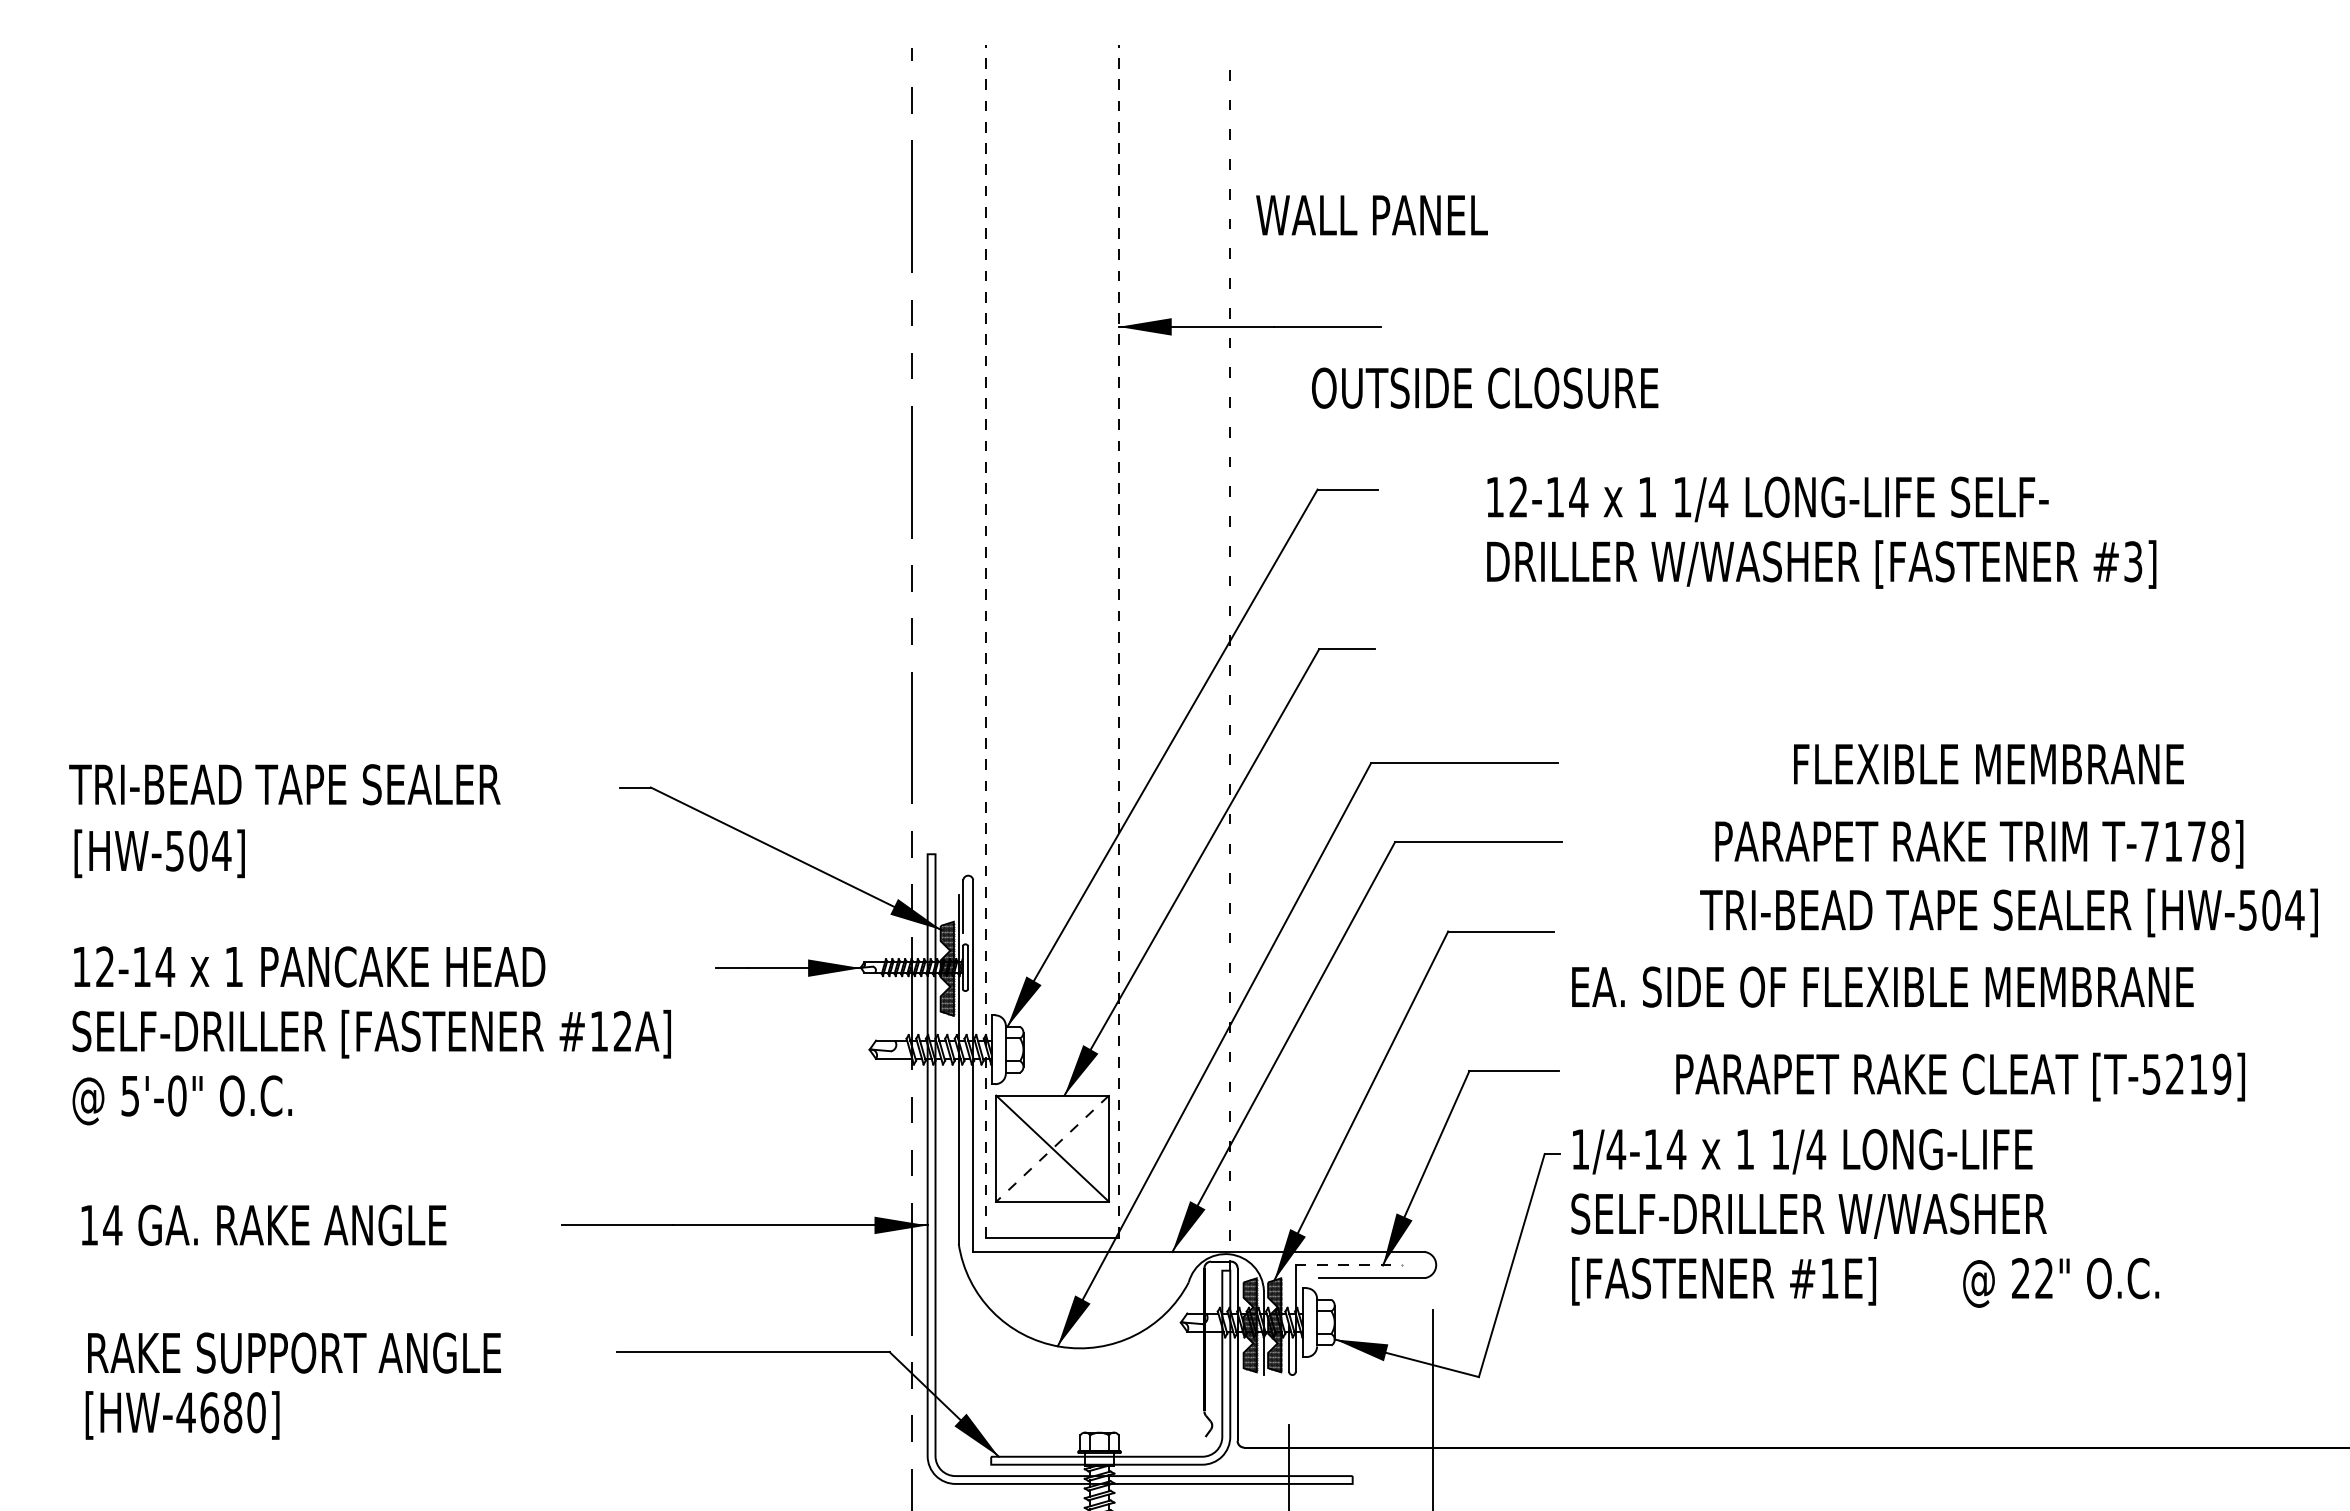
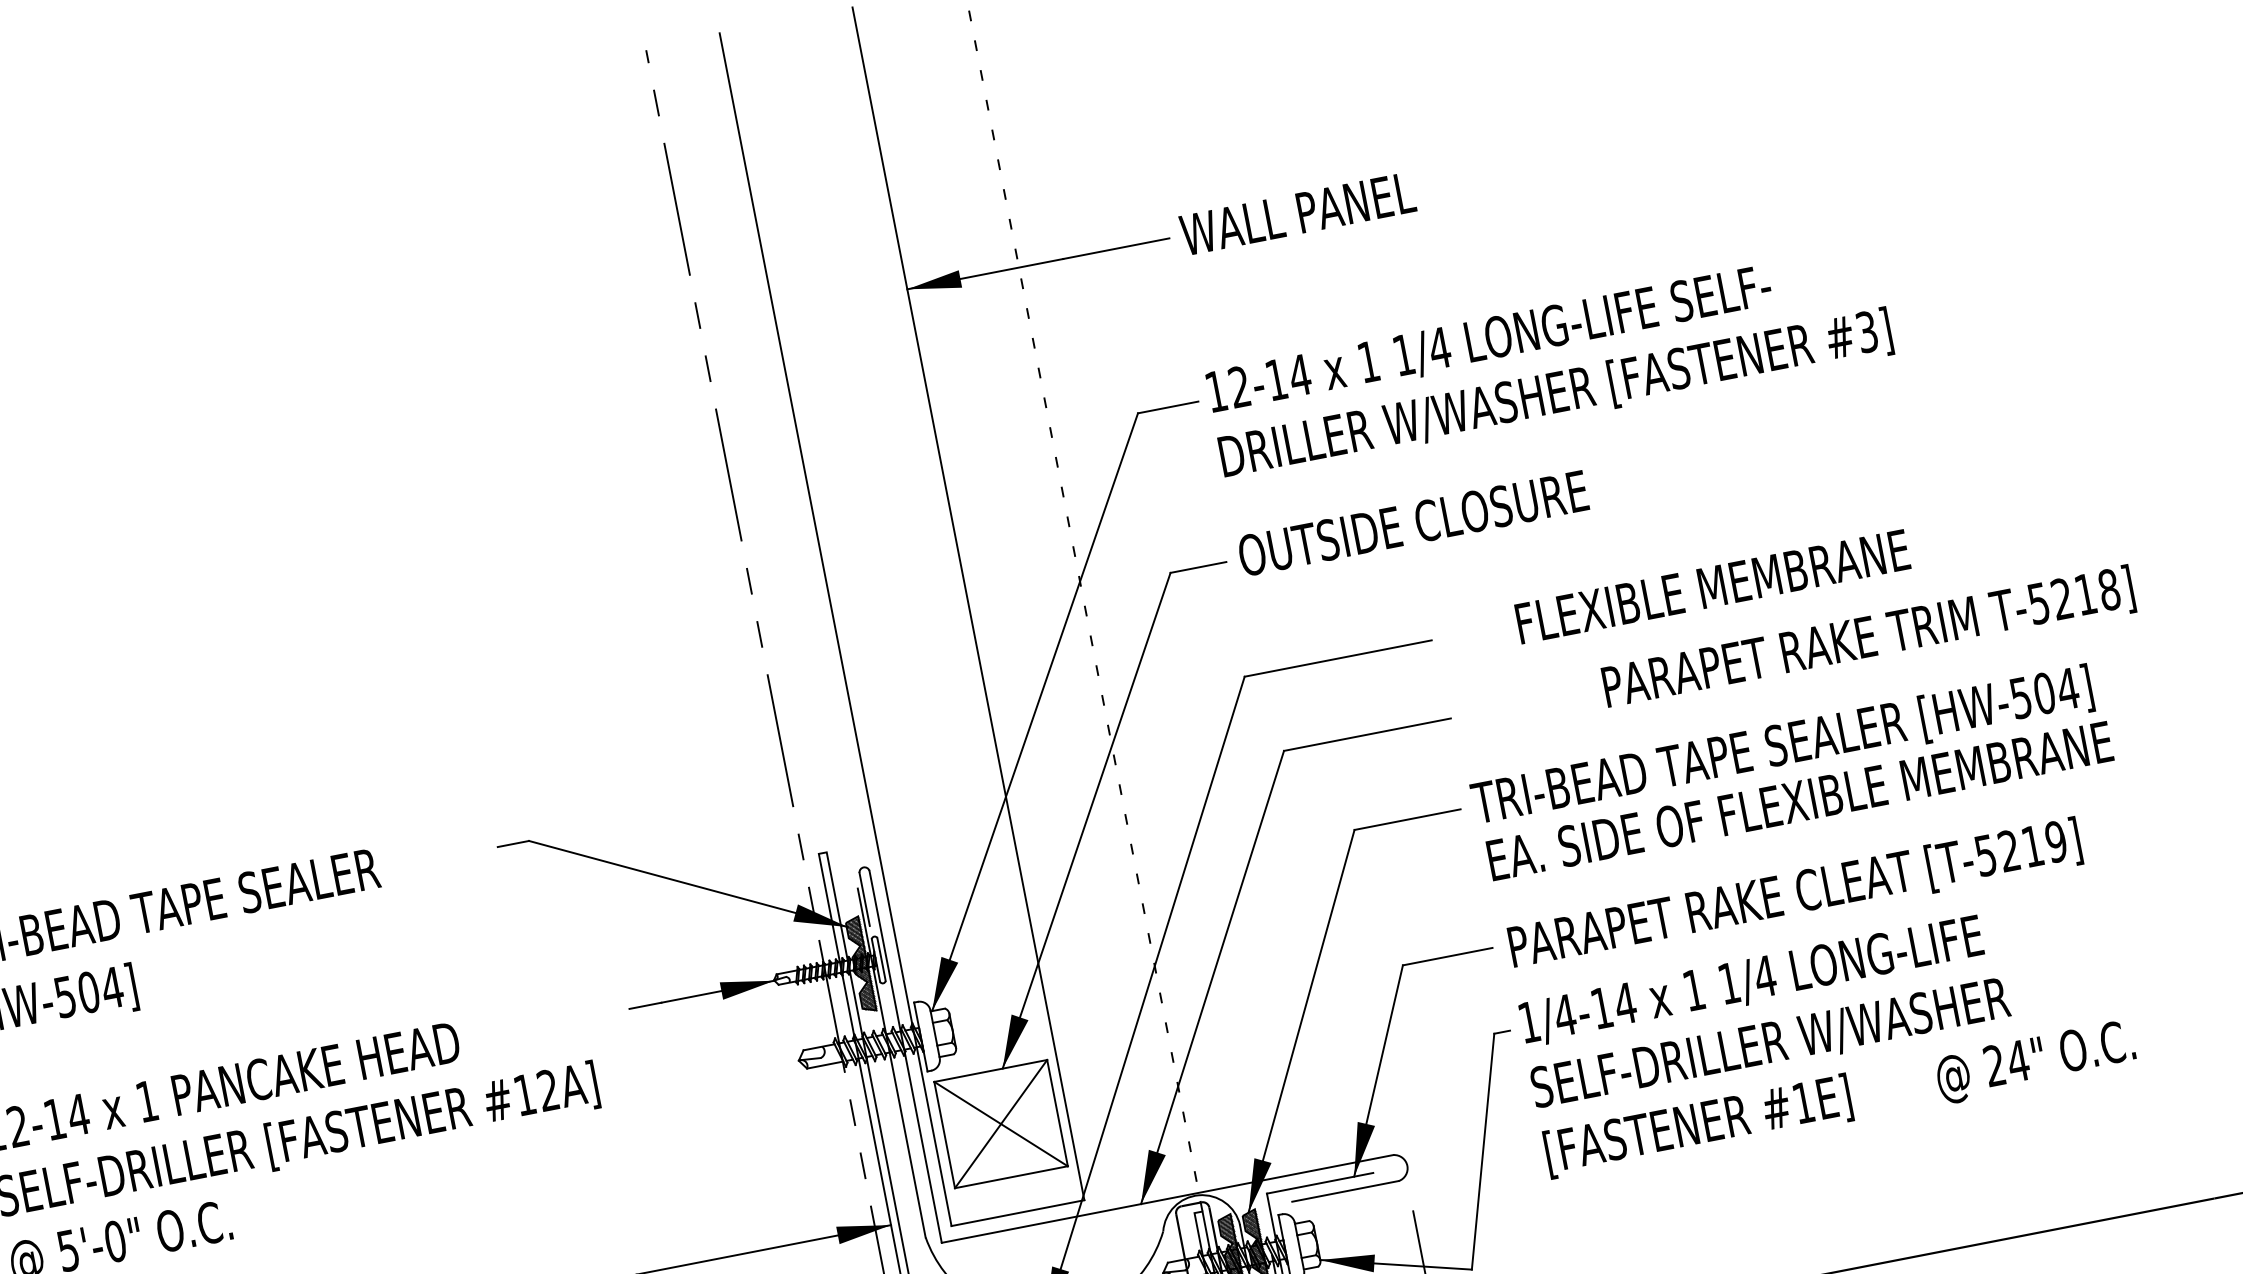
text: (1371, 215) -> (1297, 214), moved
text: (1485, 387) -> (1413, 522), moved
text: (1821, 532) -> (1549, 363), moved
line: (985, 640) -> (835, 628), dashed -> solid
line: (1118, 640) -> (968, 602), dashed -> solid
text: (1988, 764) -> (1712, 587), moved
text: (2173, 841) -> (2062, 598), T-7178] -> T-5218]
text: (2008, 912) -> (1781, 746), moved
text: (1960, 1076) -> (1795, 894), moved
line: (1052, 1148) -> (1000, 1123), dashed -> solid
line: (1349, 1265) -> (1320, 1183), dashed -> solid
text: (2044, 1278) -> (2018, 1061), 22" -> 24"

